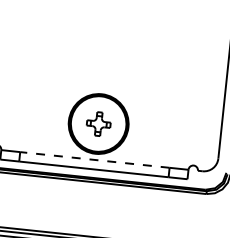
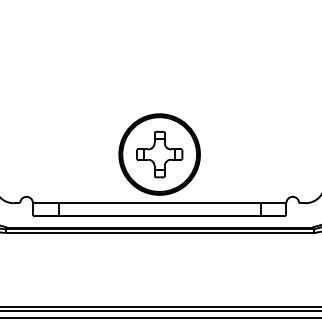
part: (98, 123) -> (159, 154), size x1.43
line: (94, 160) -> (159, 203), dashed -> solid

